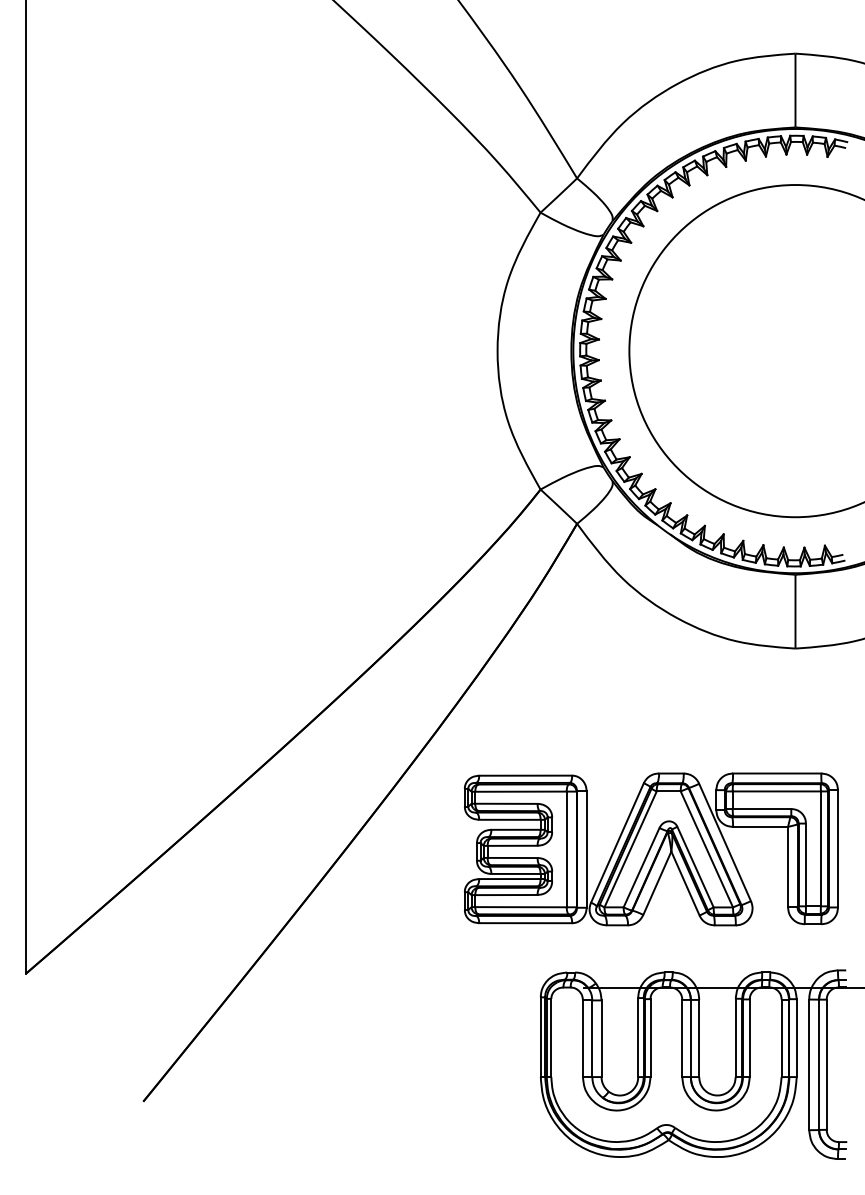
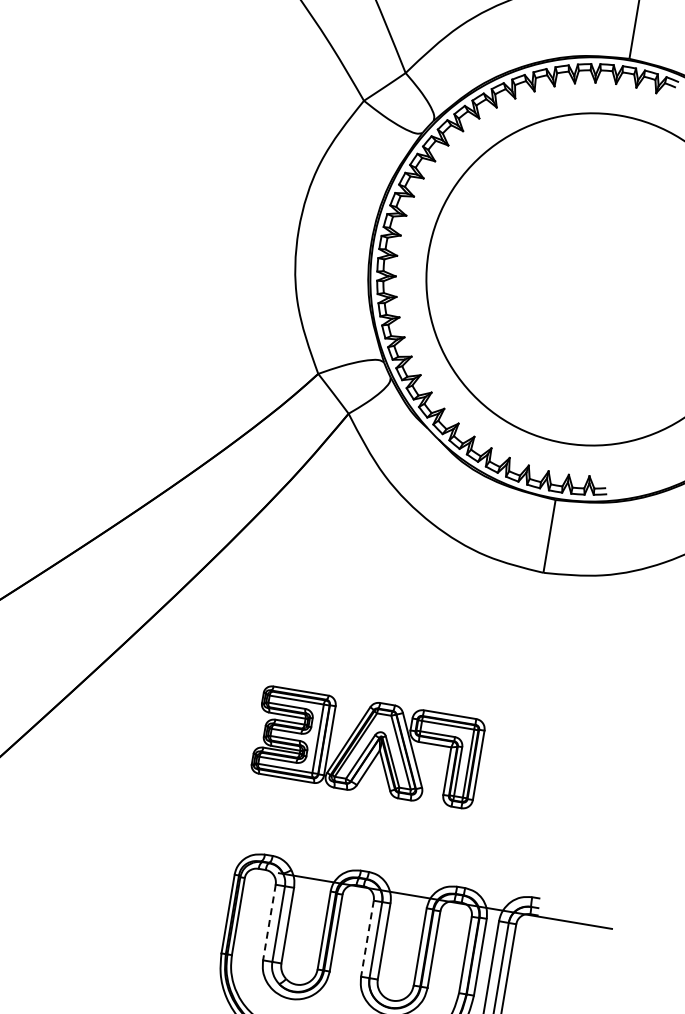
part: (651, 849) -> (368, 747), size x0.6
line: (682, 1038) -> (367, 938), solid -> dashed
line: (582, 1039) -> (268, 923), solid -> dashed

